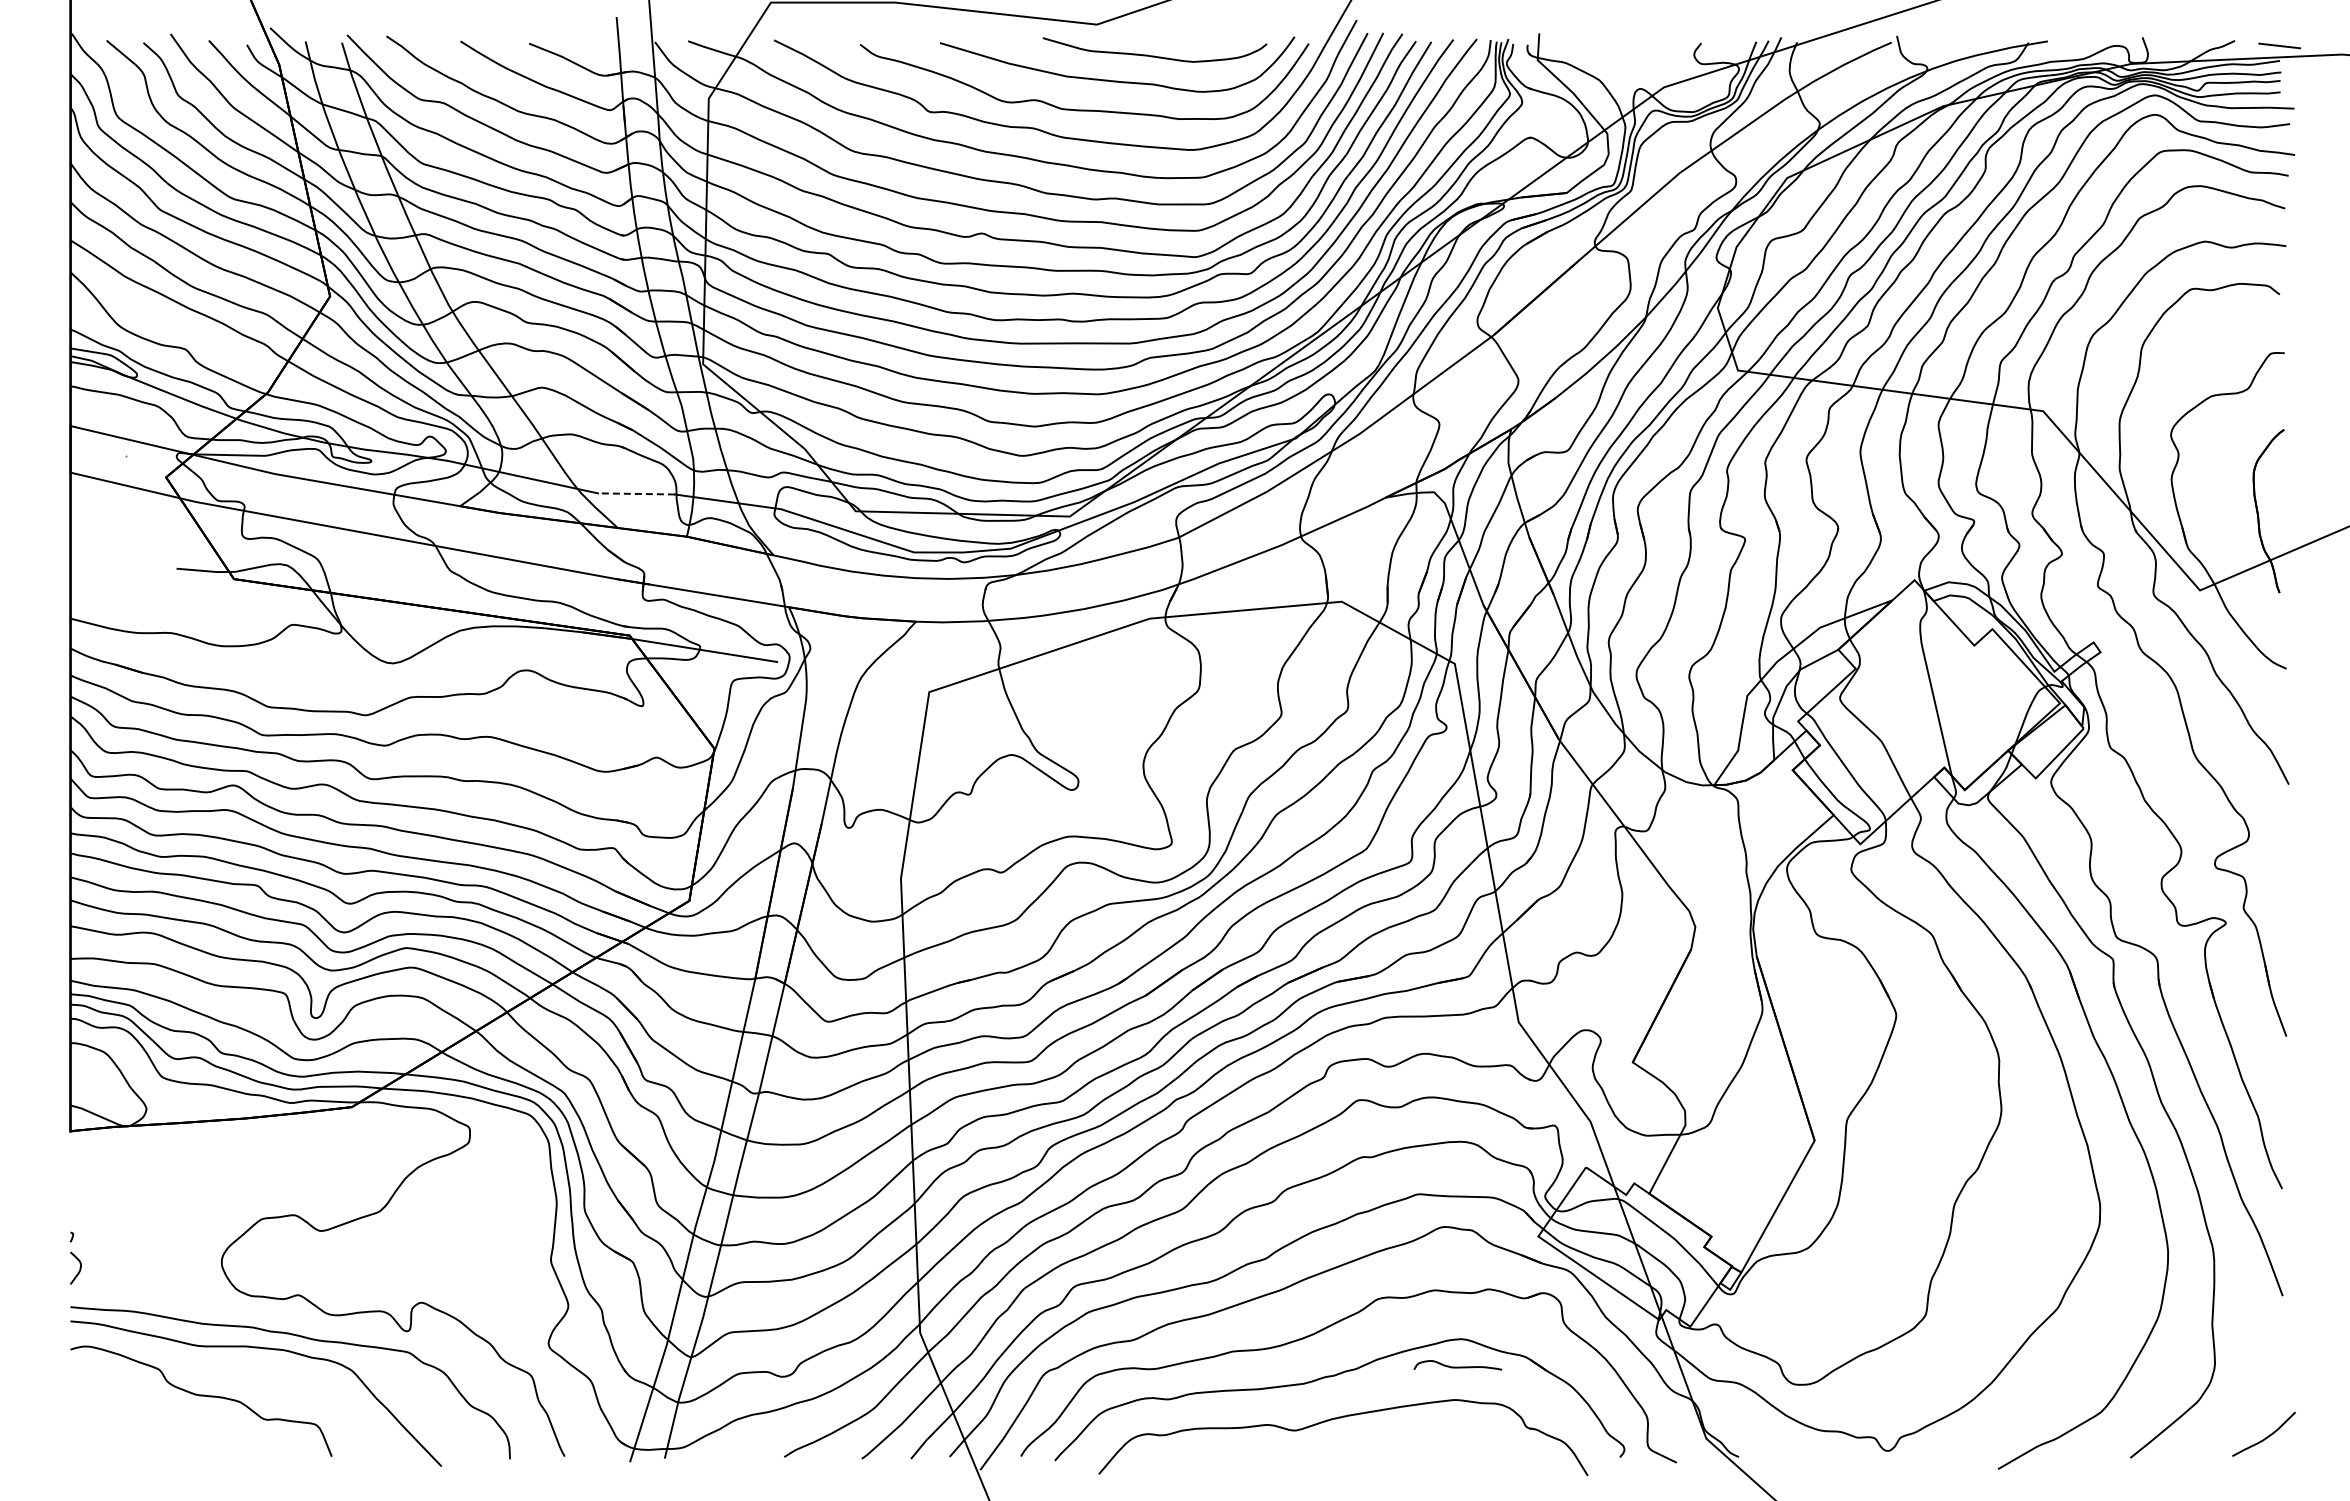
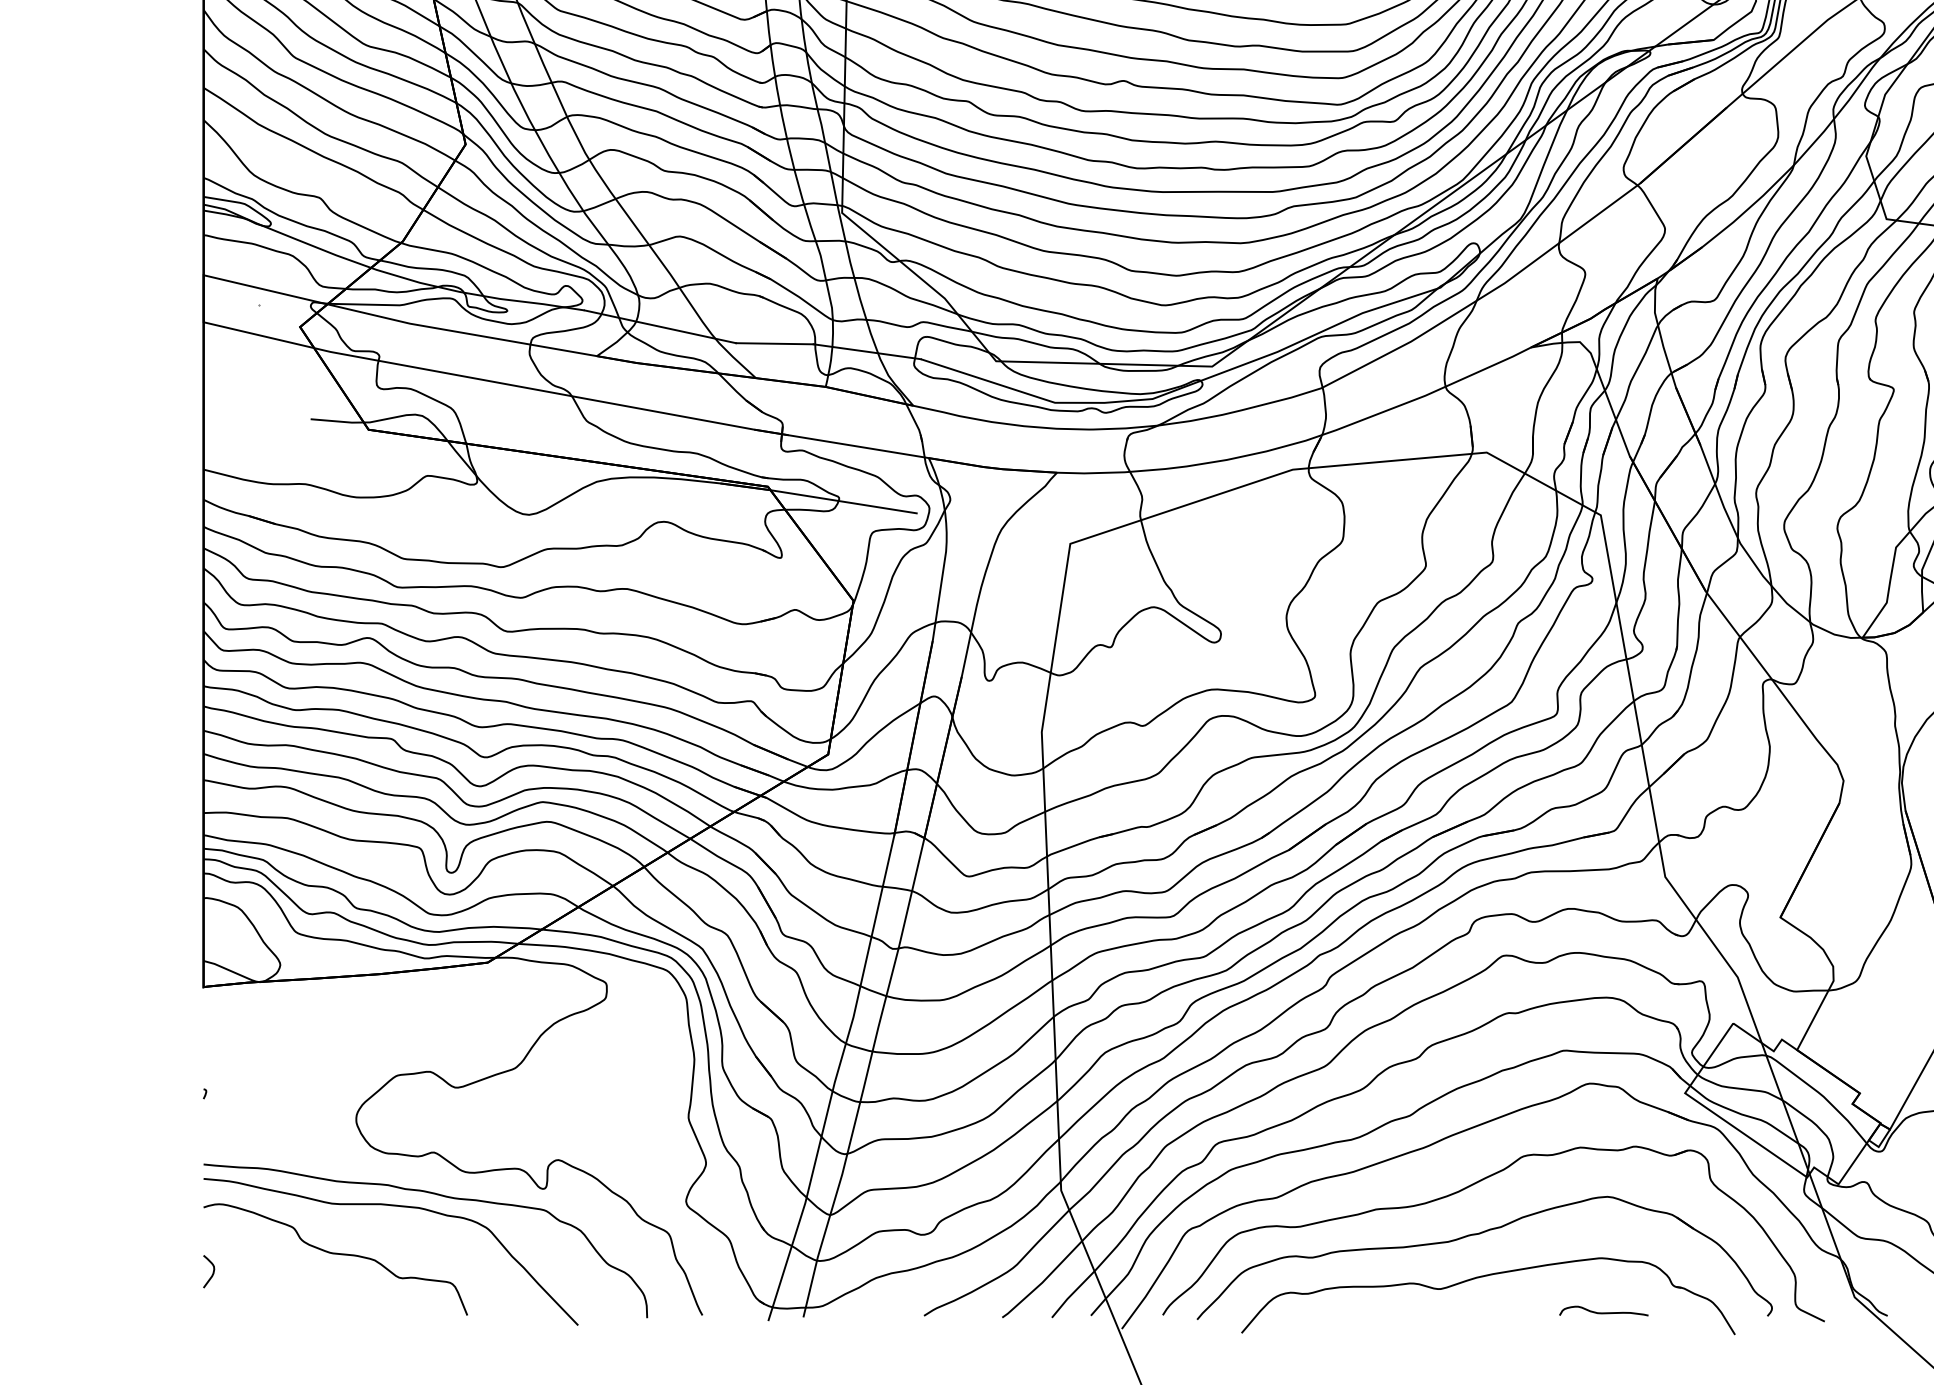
line: (635, 493) -> (773, 343), dashed -> solid
curve: (79, 1267) -> (212, 1270), moved
curve: (1457, 1366) -> (1603, 1312), moved

